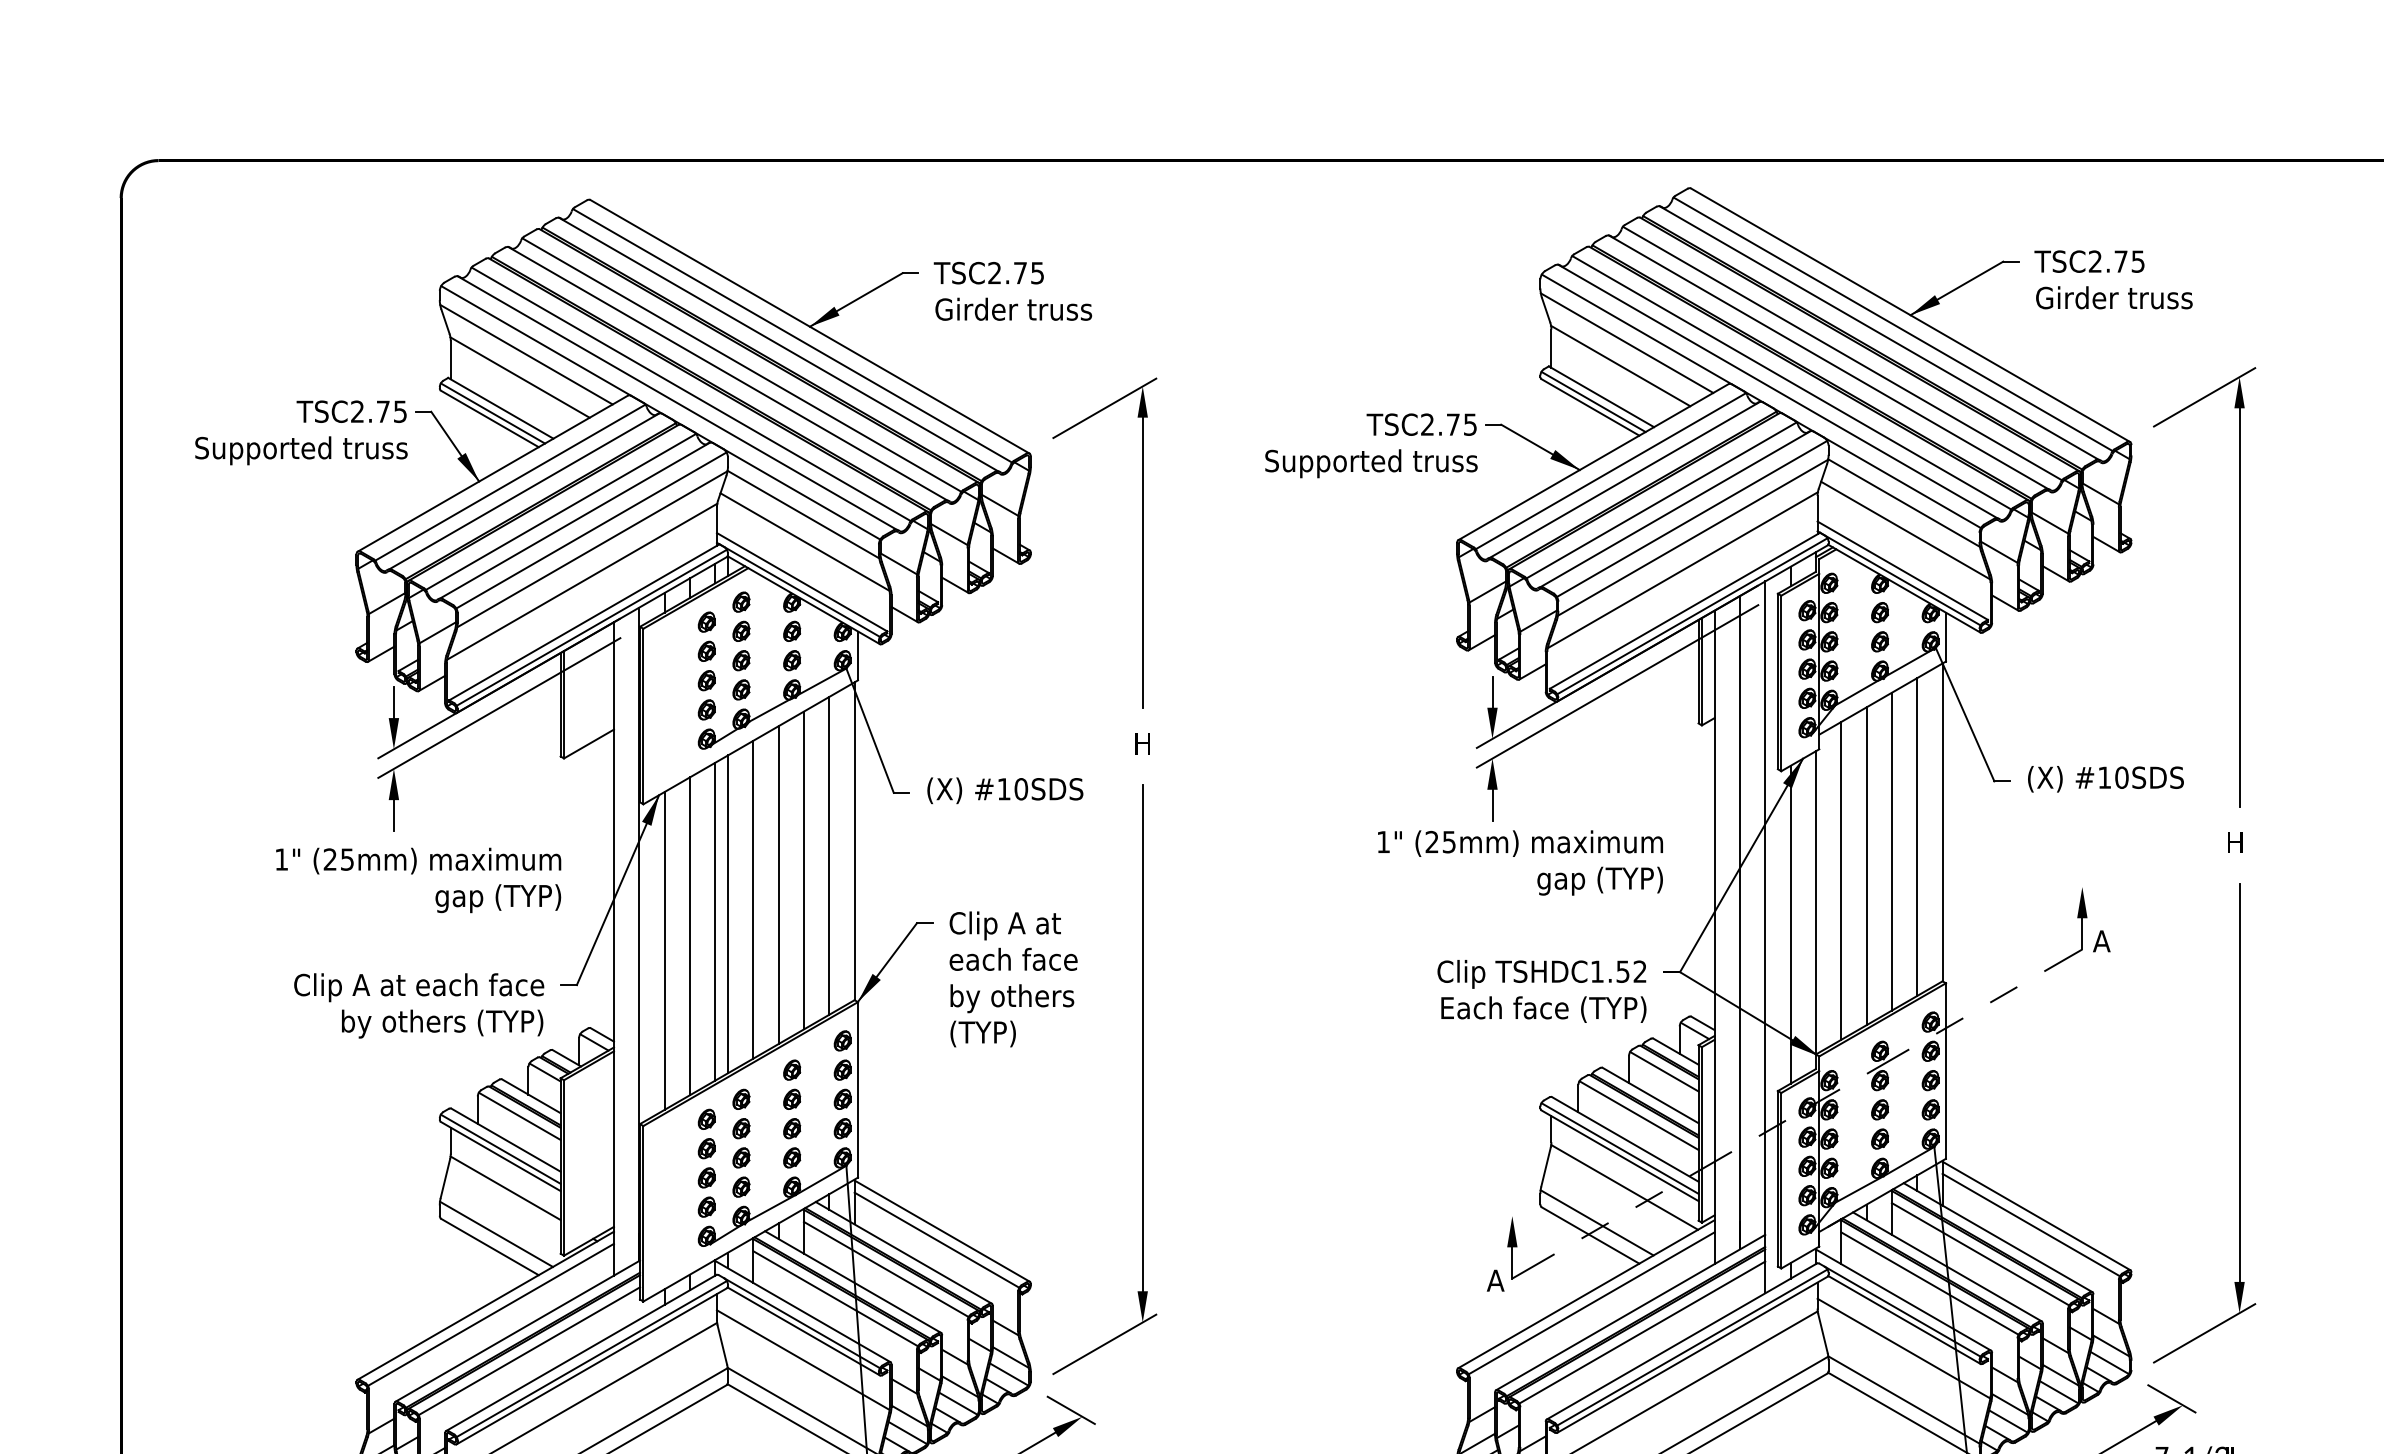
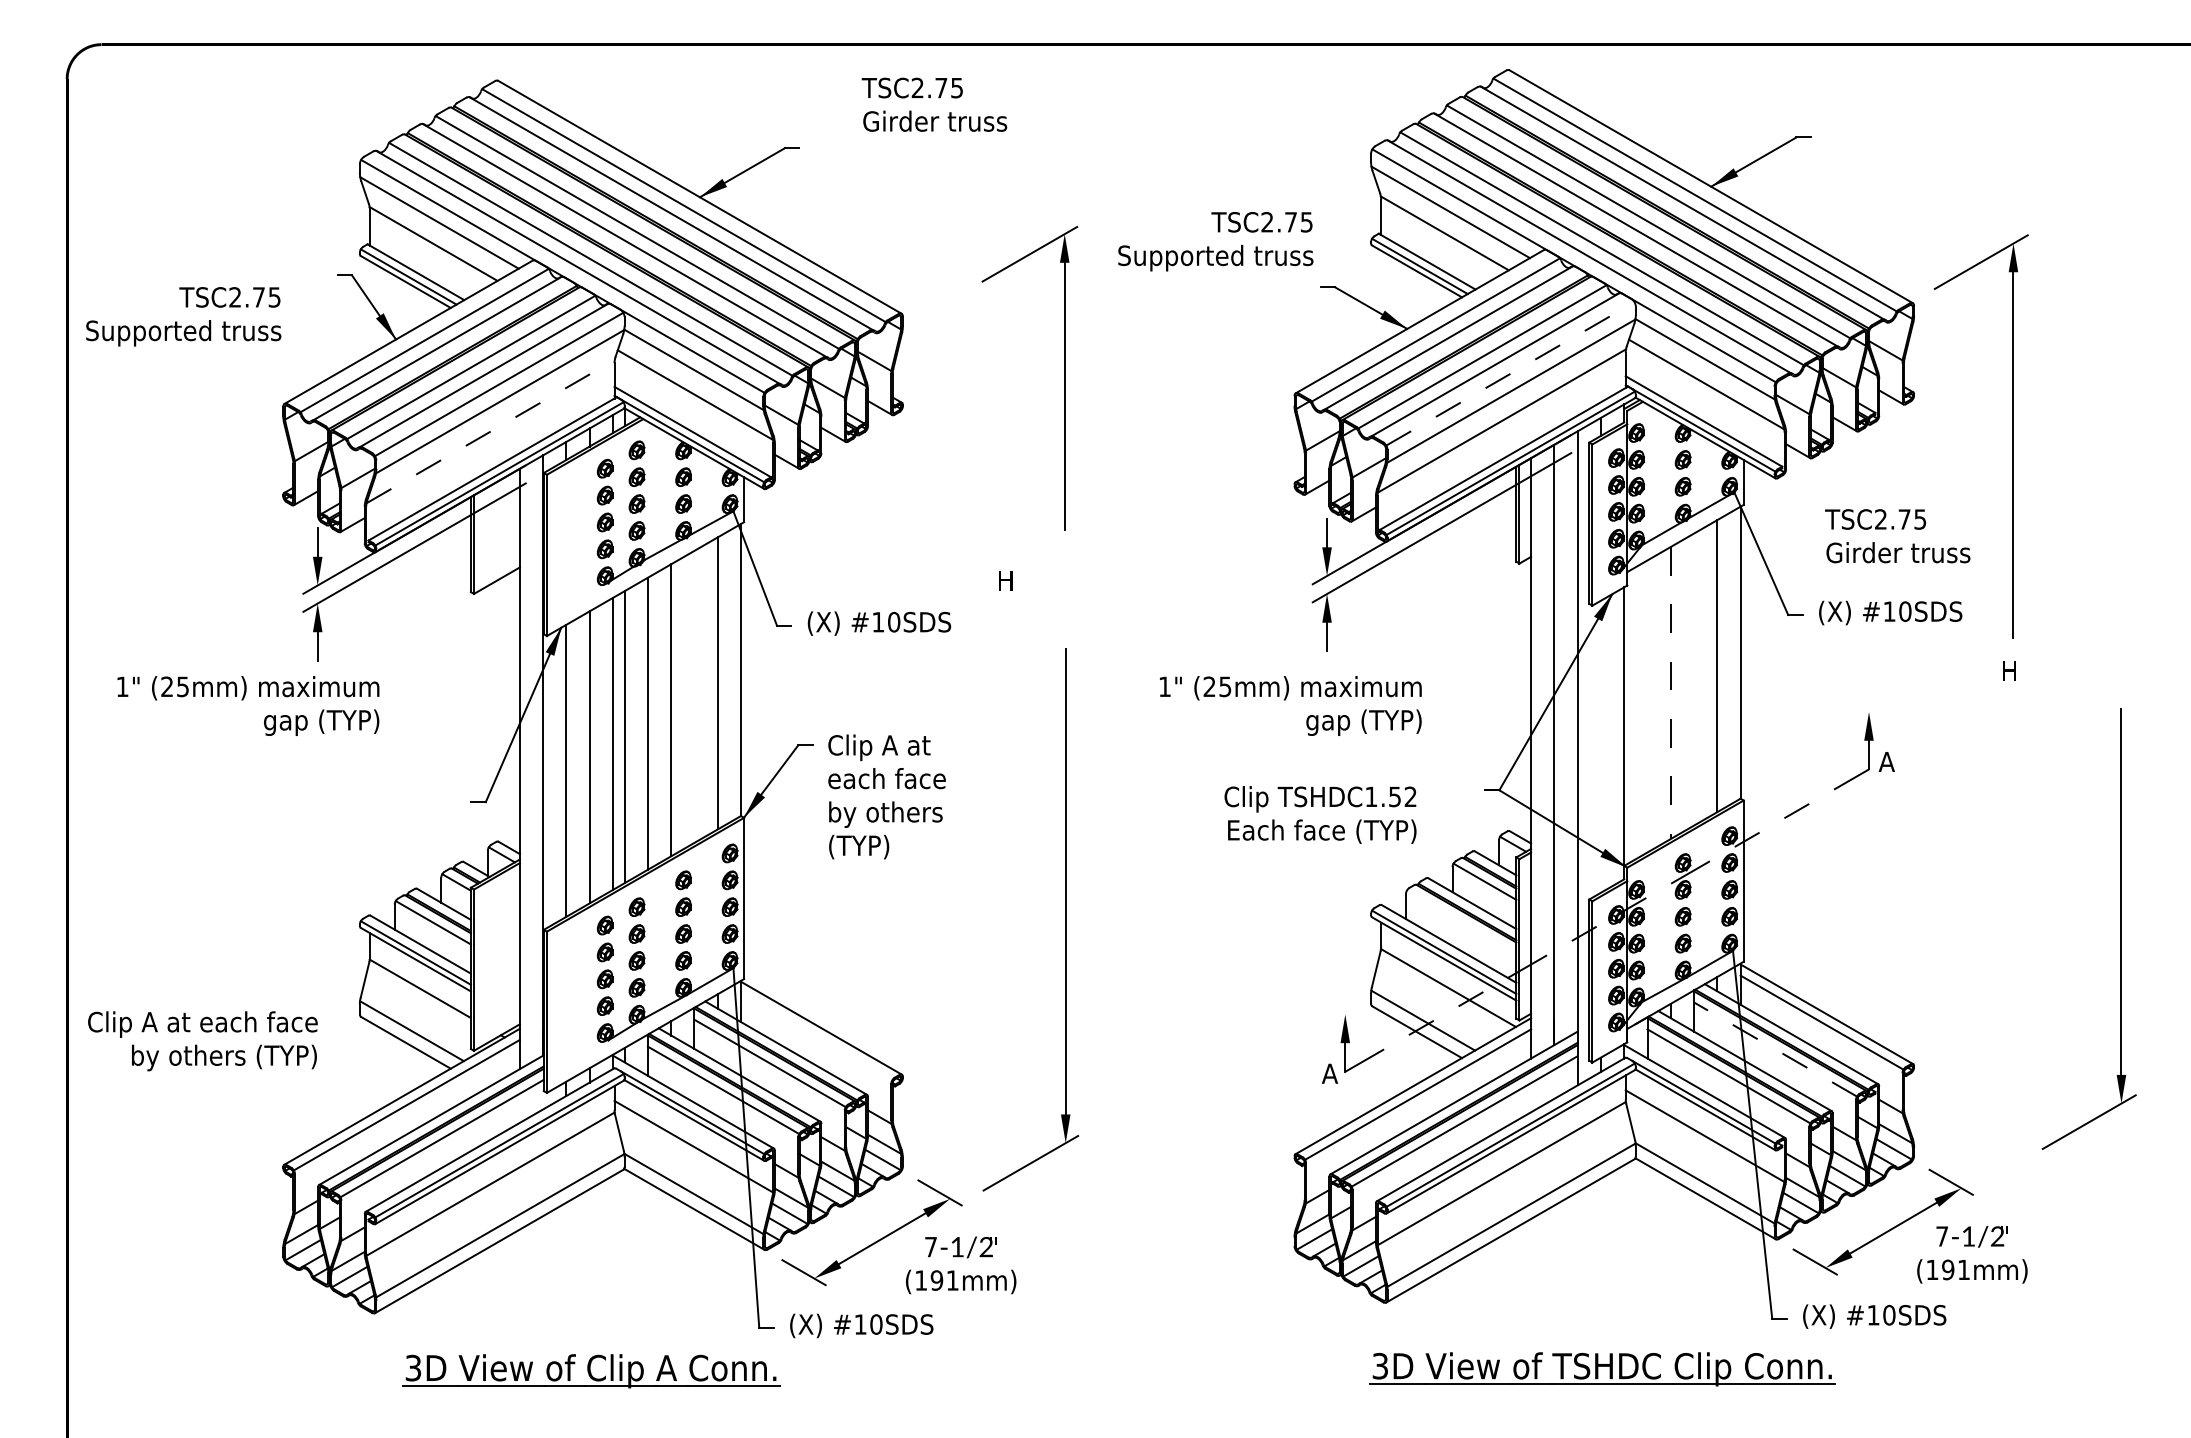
text: (2113, 280) -> (1897, 536), moved
text: (1012, 291) -> (934, 104), moved
text: (301, 432) -> (183, 316), moved
text: (1371, 445) -> (1215, 241), moved
line: (1692, 518) -> (1510, 373), solid -> dashed
part: (1142, 542) -> (1064, 377), moved
line: (583, 581) -> (491, 431), solid -> dashed
line: (1892, 851) -> (1694, 679), removed
text: (1520, 862) -> (1290, 705), moved
line: (1866, 866) -> (1670, 693), solid -> dashed
line: (804, 870) -> (694, 696), removed
text: (418, 879) -> (248, 705), moved
line: (1841, 880) -> (1647, 706), removed
line: (1790, 924) -> (1600, 746), removed
text: (1541, 990) -> (1320, 814), moved
text: (418, 1006) -> (202, 1041), moved
part: (1142, 1079) -> (1065, 919), moved
line: (1638, 1114) -> (1461, 921), removed
part: (2238, 1122) -> (2120, 928), moved
line: (936, 1240) -> (816, 1036), removed
line: (1980, 1254) -> (1775, 1049), solid -> dashed

